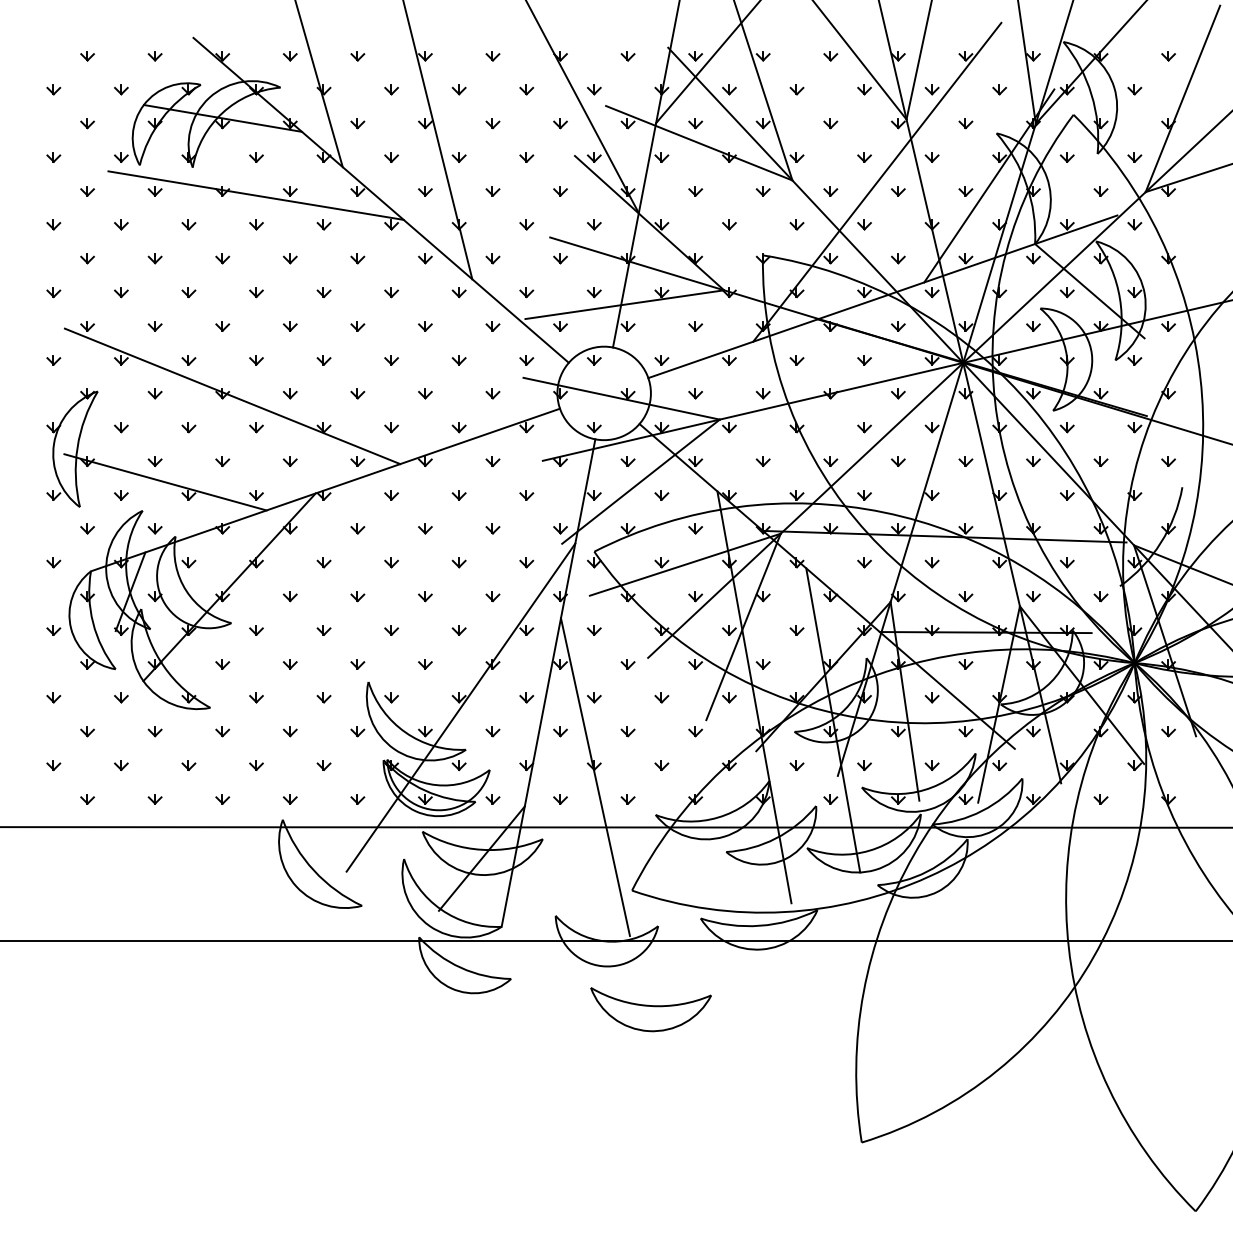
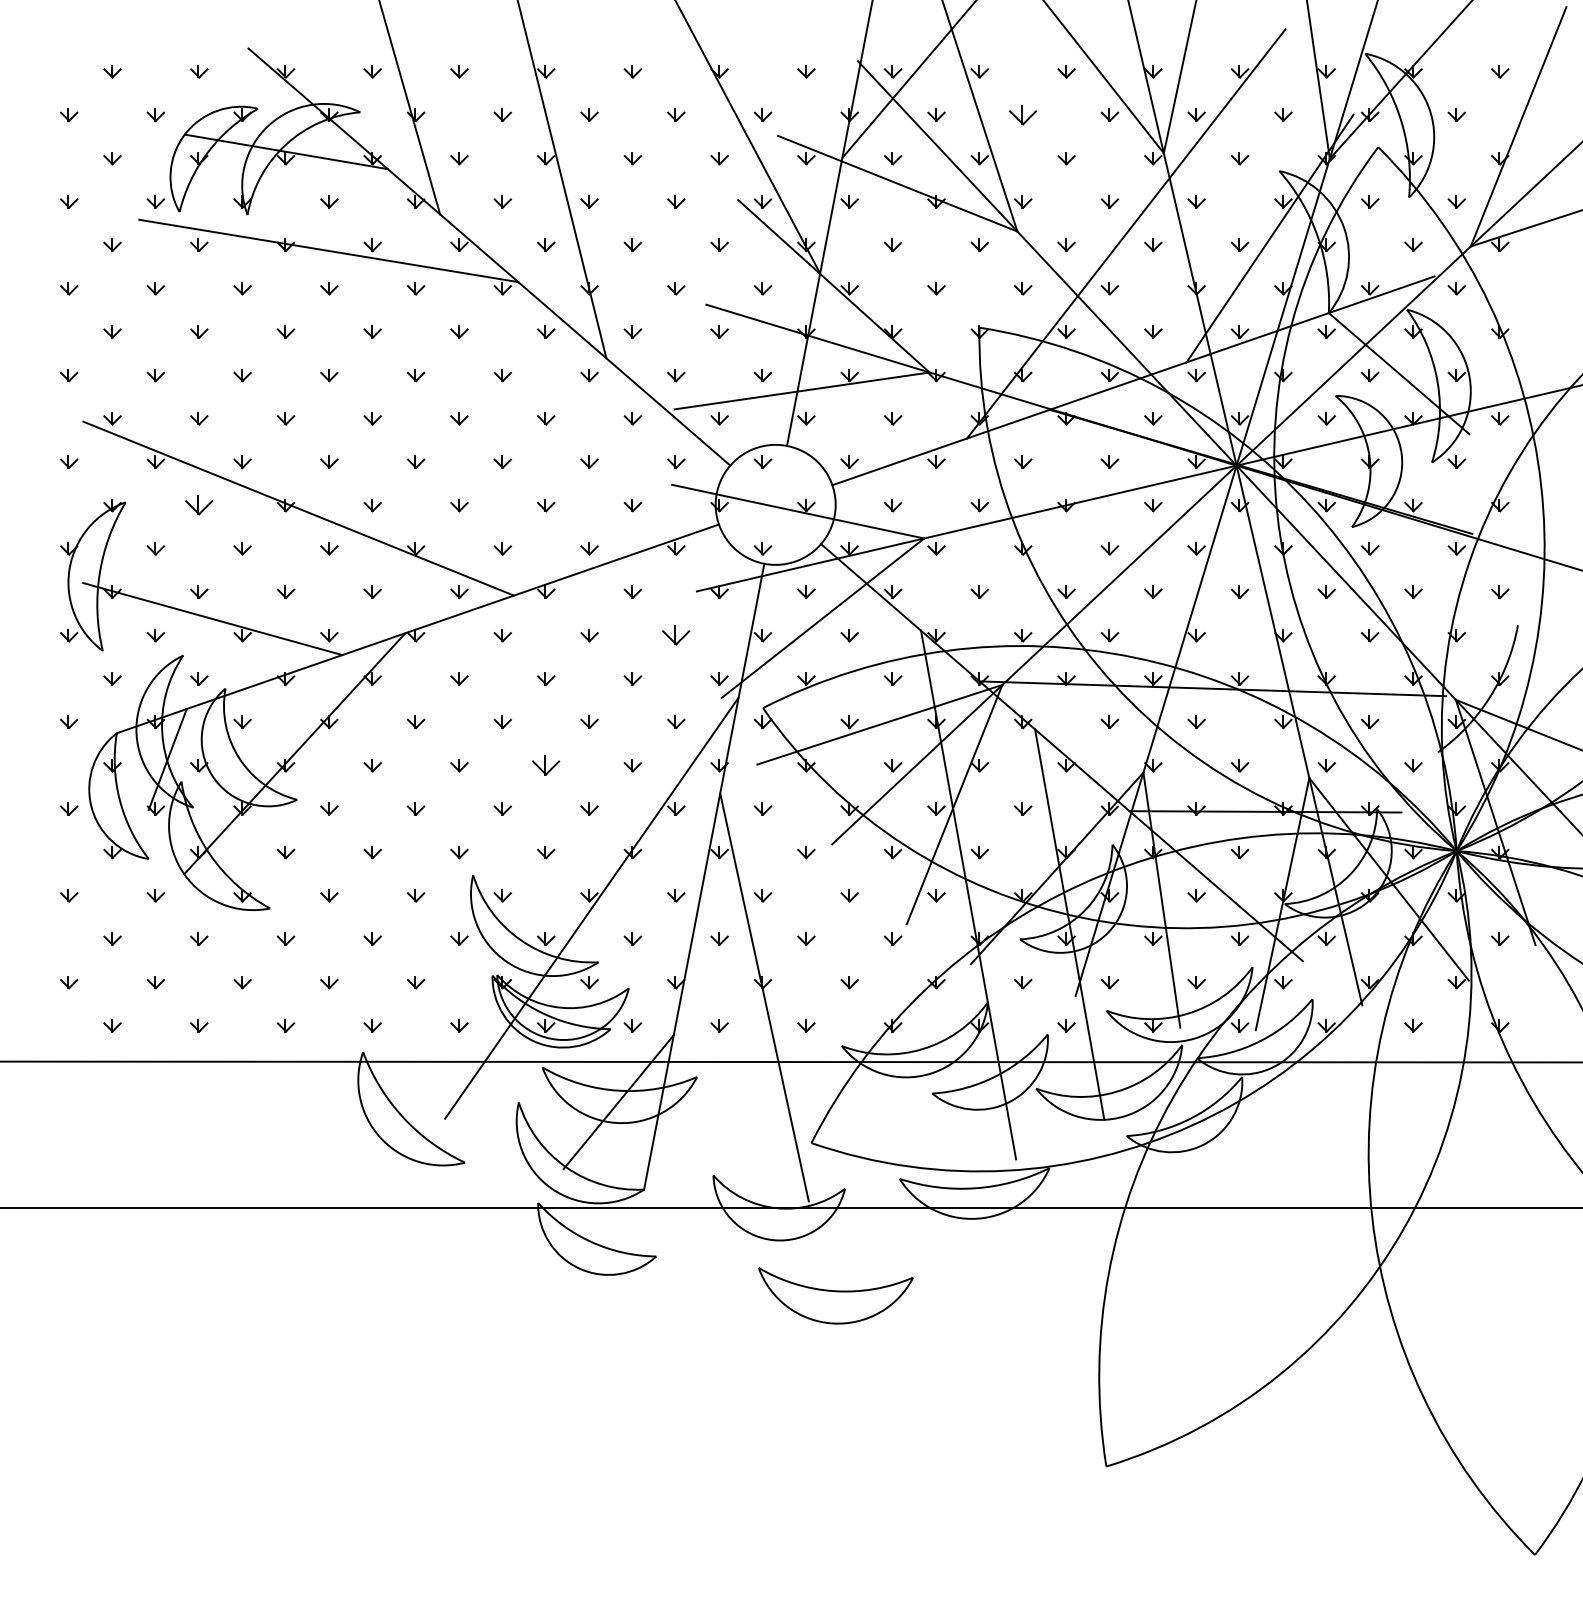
part: (797, 89) -> (1023, 114), size x1.6
part: (155, 393) -> (199, 505), size x1.6
part: (526, 495) -> (676, 635), size x1.6
part: (425, 596) -> (546, 765), size x1.6

